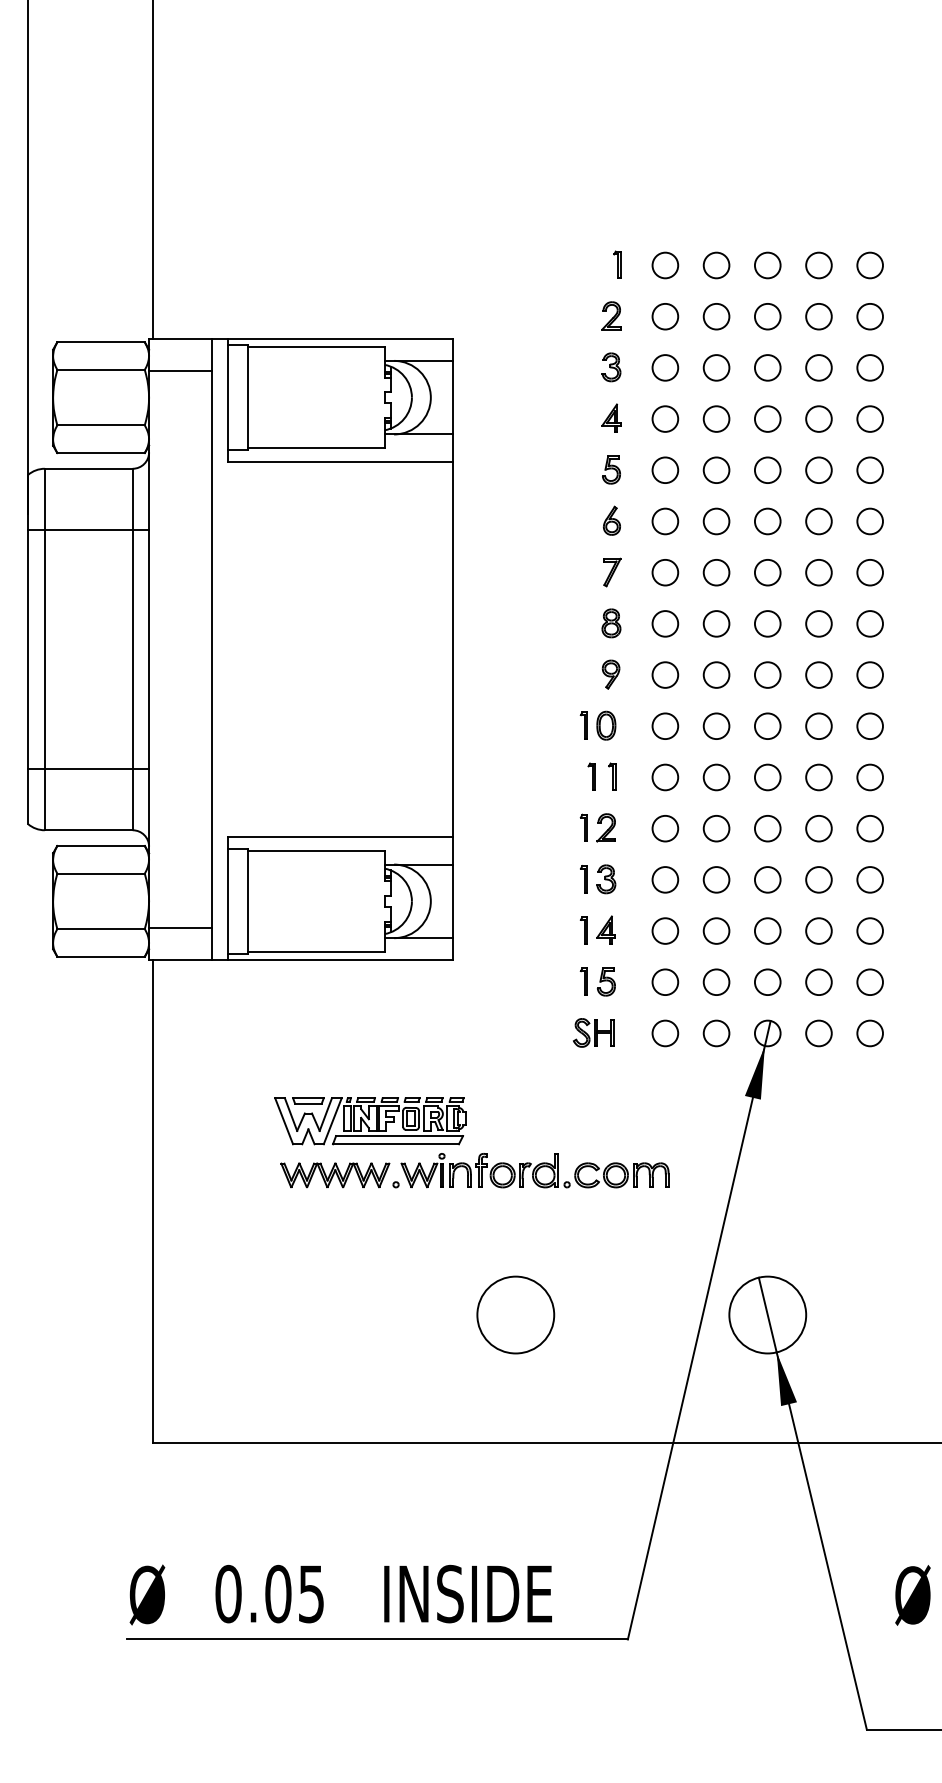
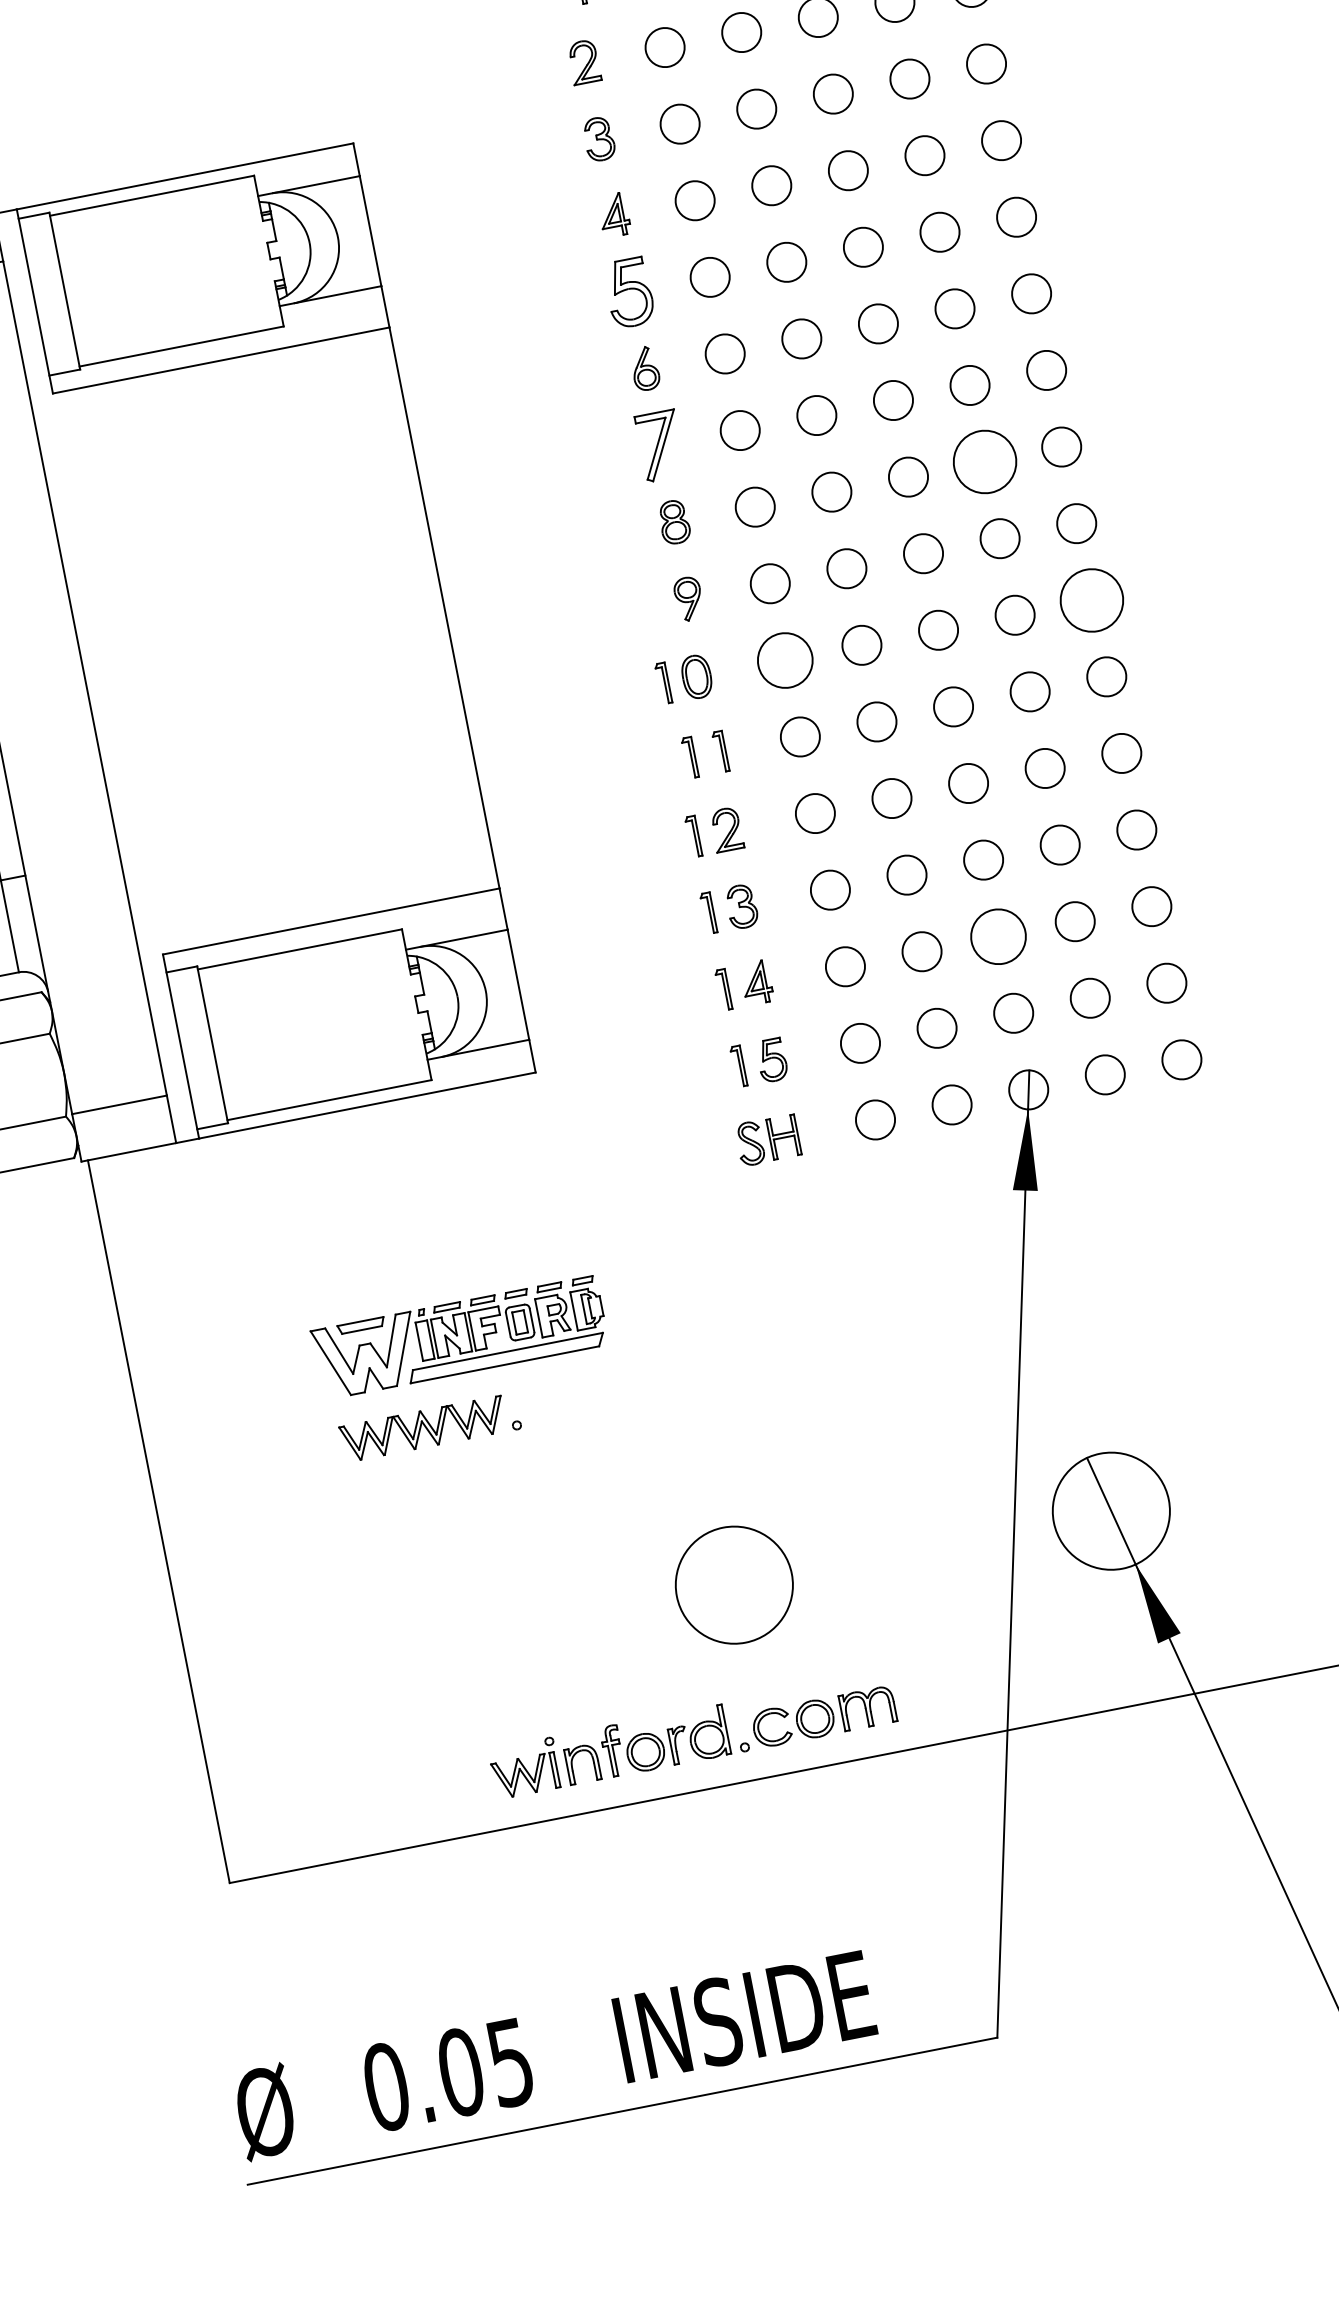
part: (611, 469) -> (629, 291), size x1.6
part: (612, 572) -> (661, 445), size x1.6
circle: (818, 623) -> (984, 461), size x1.6
circle: (665, 725) -> (785, 659), size x1.4
circle: (869, 725) -> (1090, 599), size x1.6
circle: (767, 930) -> (998, 935), size x1.4
part: (534, 1170) -> (691, 1735), moved

